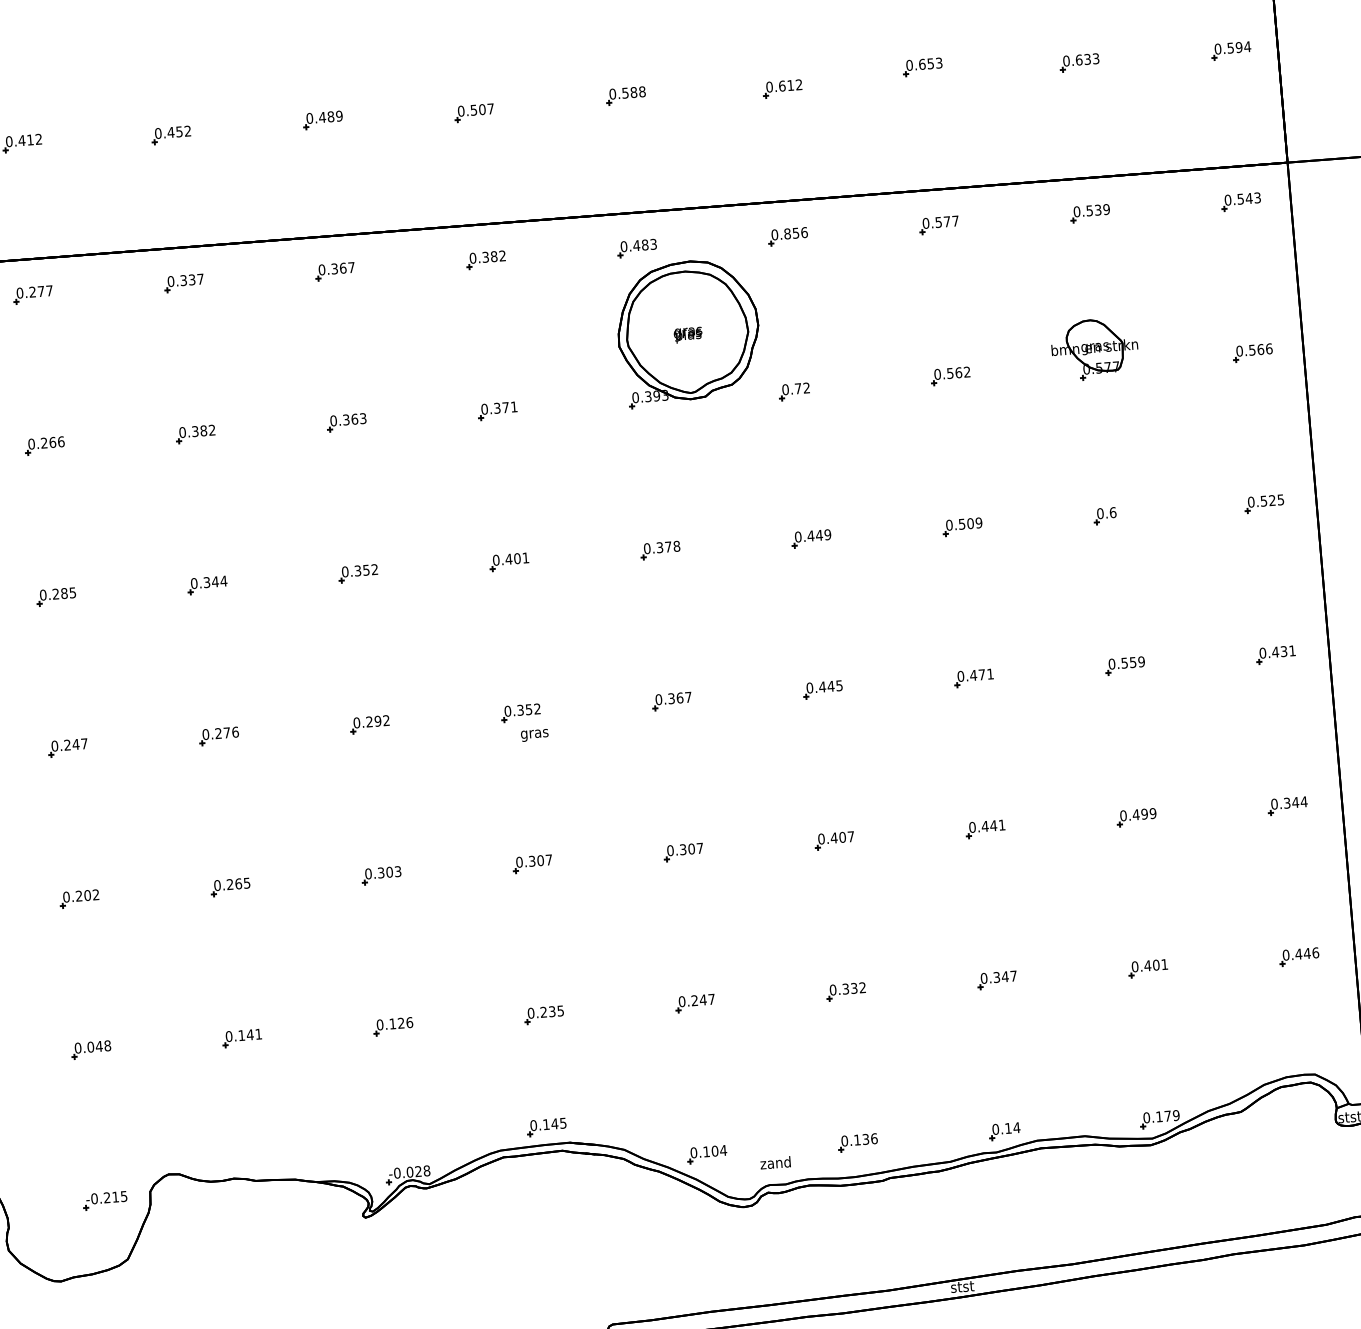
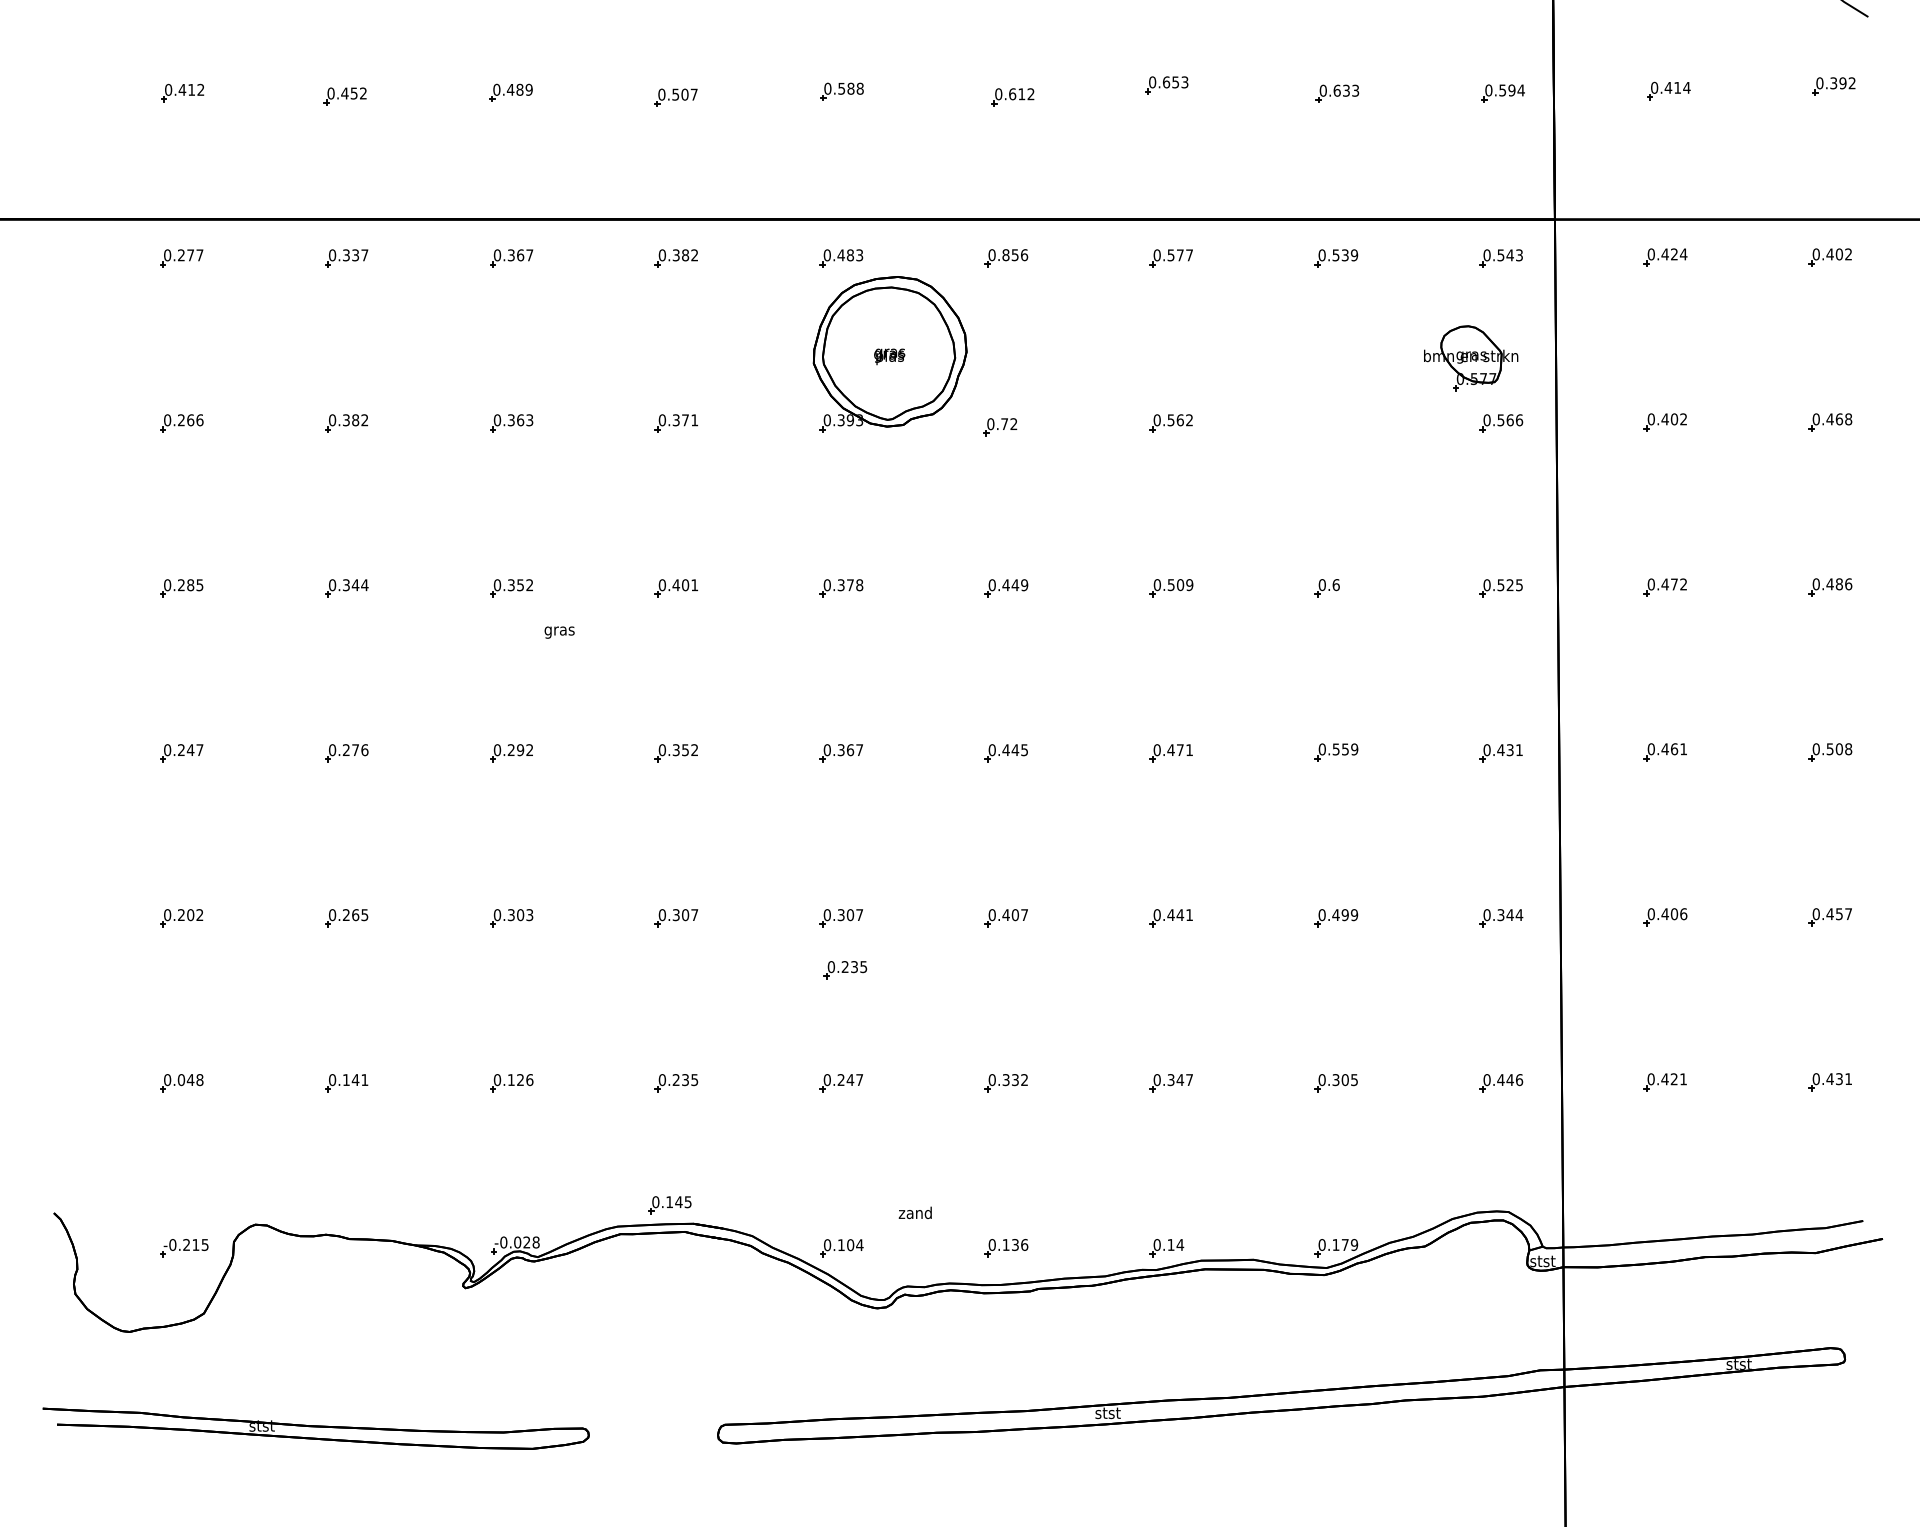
part: (1095, 349) -> (1471, 358), moved
text: (534, 735) -> (559, 632), moved
part: (691, 900) -> (845, 970), added
text: (1155, 965) -> (1344, 1080), 0.401 -> 0.305
text: (774, 1162) -> (914, 1212), moved

